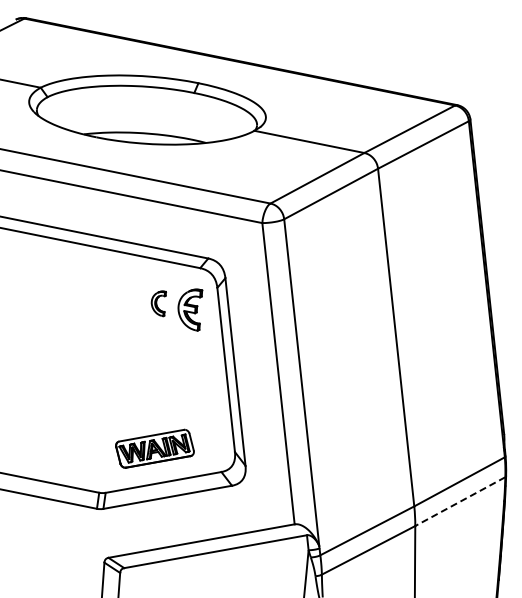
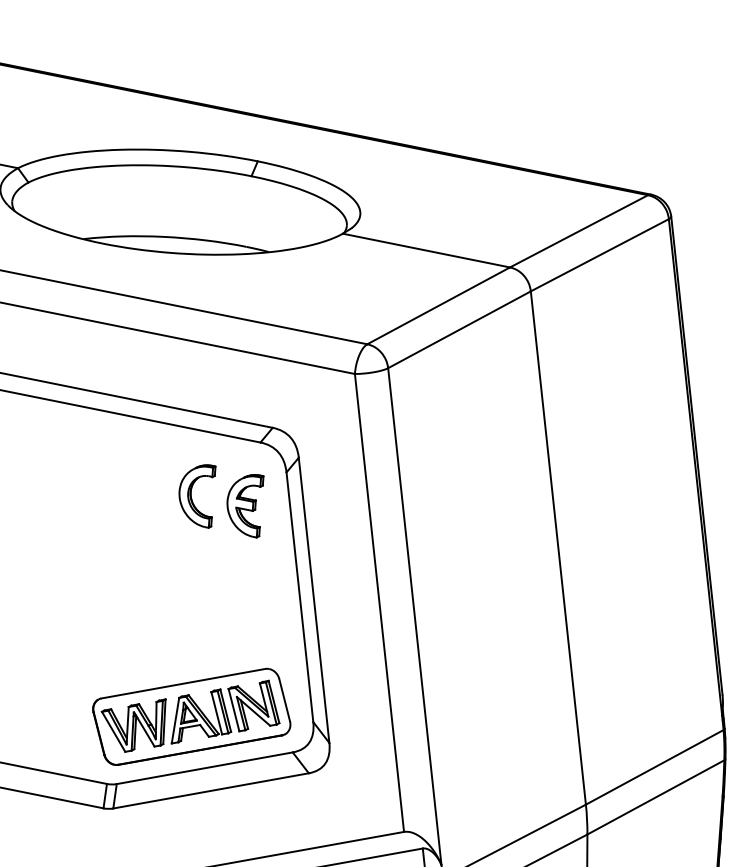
part: (158, 303) -> (197, 496), size x1.67
part: (154, 448) -> (190, 716), size x1.67
line: (459, 501) -> (654, 797), dashed -> solid

